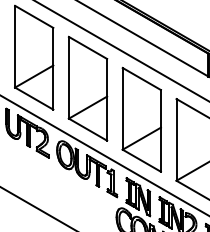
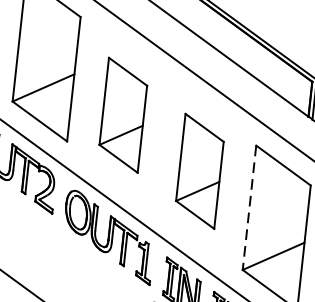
part: (87, 88) -> (122, 114), size x0.7
part: (141, 119) -> (199, 170), size x0.7
line: (176, 139) -> (249, 207), solid -> dashed

